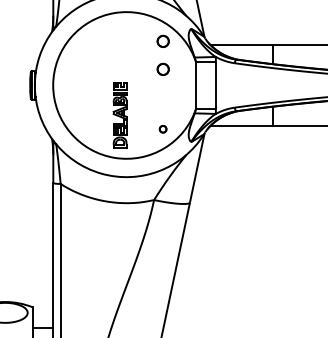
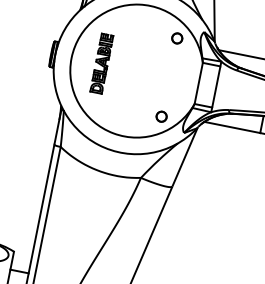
circle: (162, 68) -> (171, 62), removed
part: (119, 115) -> (101, 64), moved
circle: (162, 128) -> (161, 115), size x1.67

